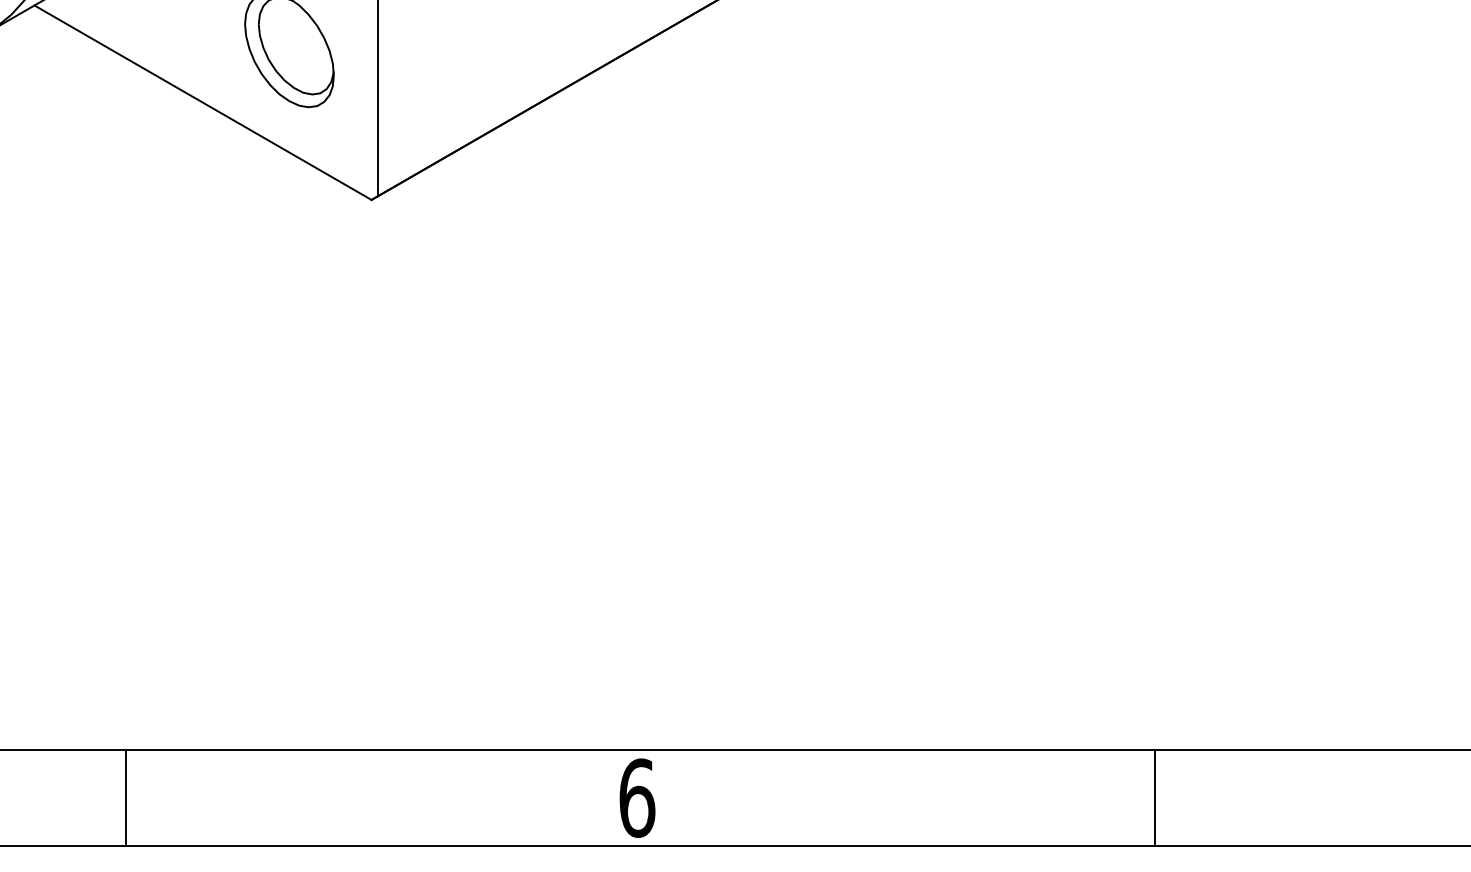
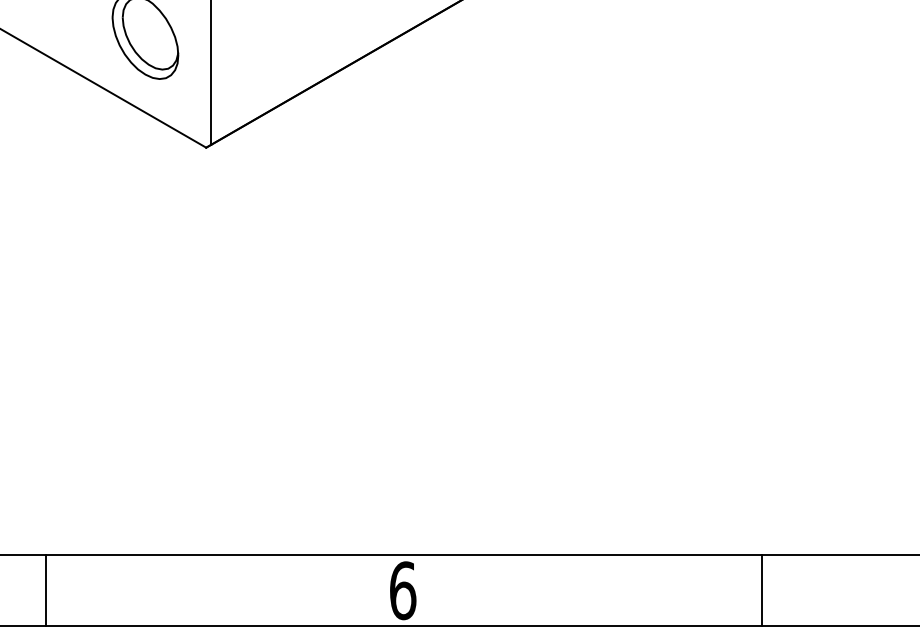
line: (125, 797) -> (45, 590), moved
line: (1154, 797) -> (761, 590), moved

